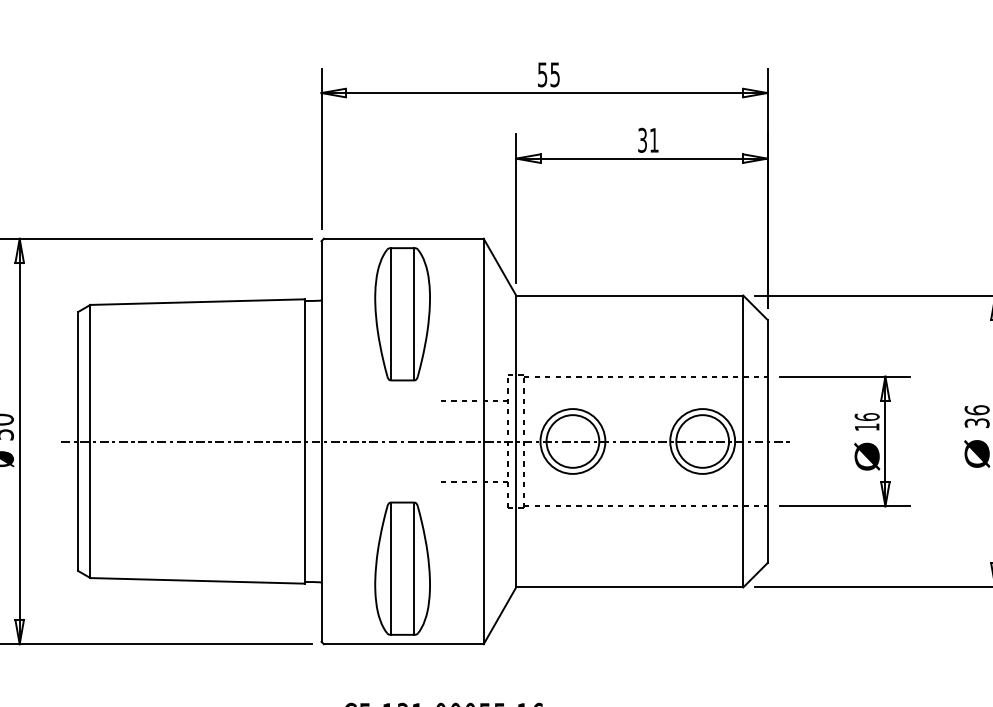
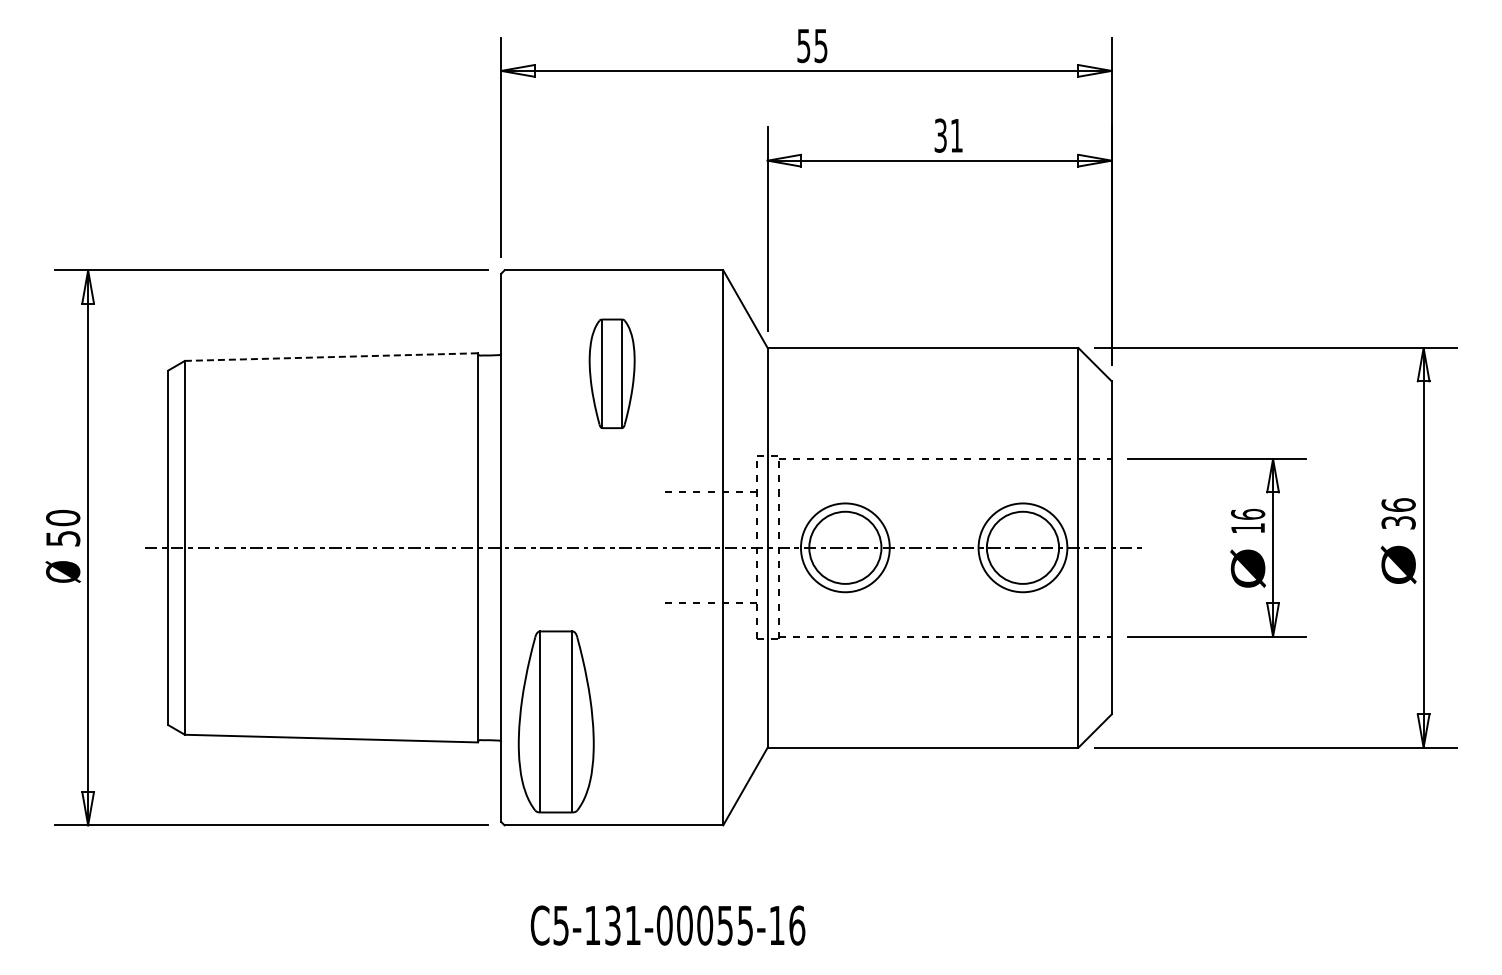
line: (197, 302) -> (331, 357), solid -> dashed
part: (402, 314) -> (611, 373), size x0.6
part: (402, 568) -> (555, 721), moved

